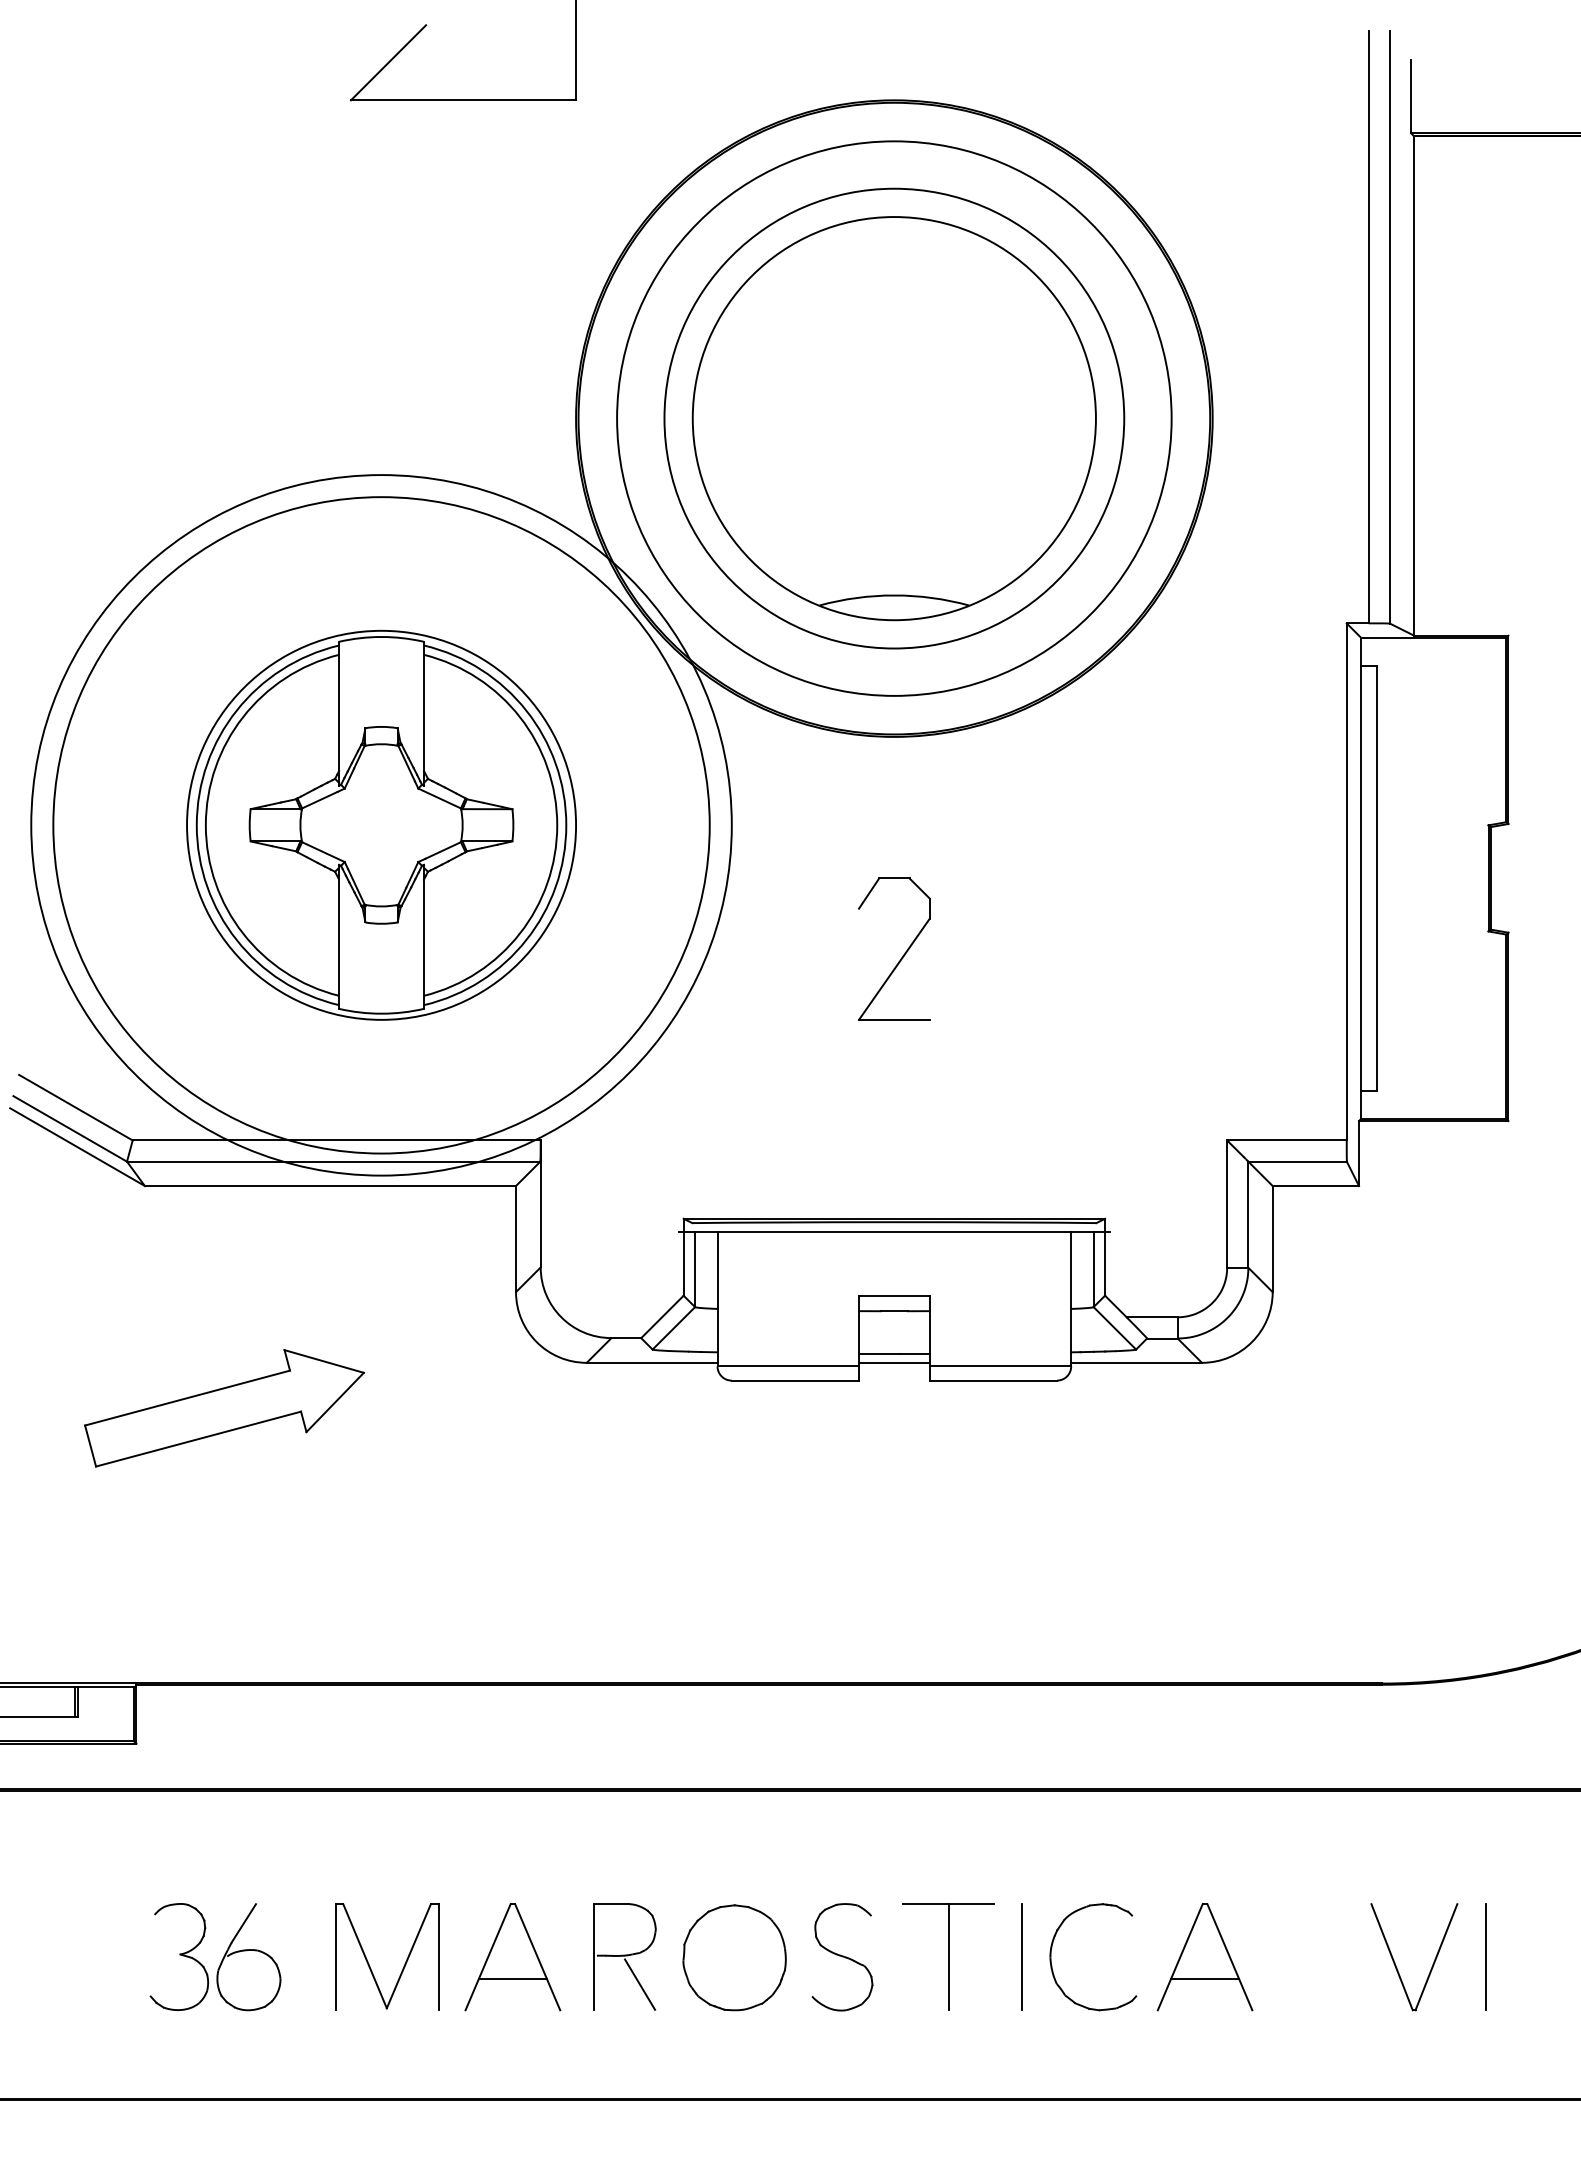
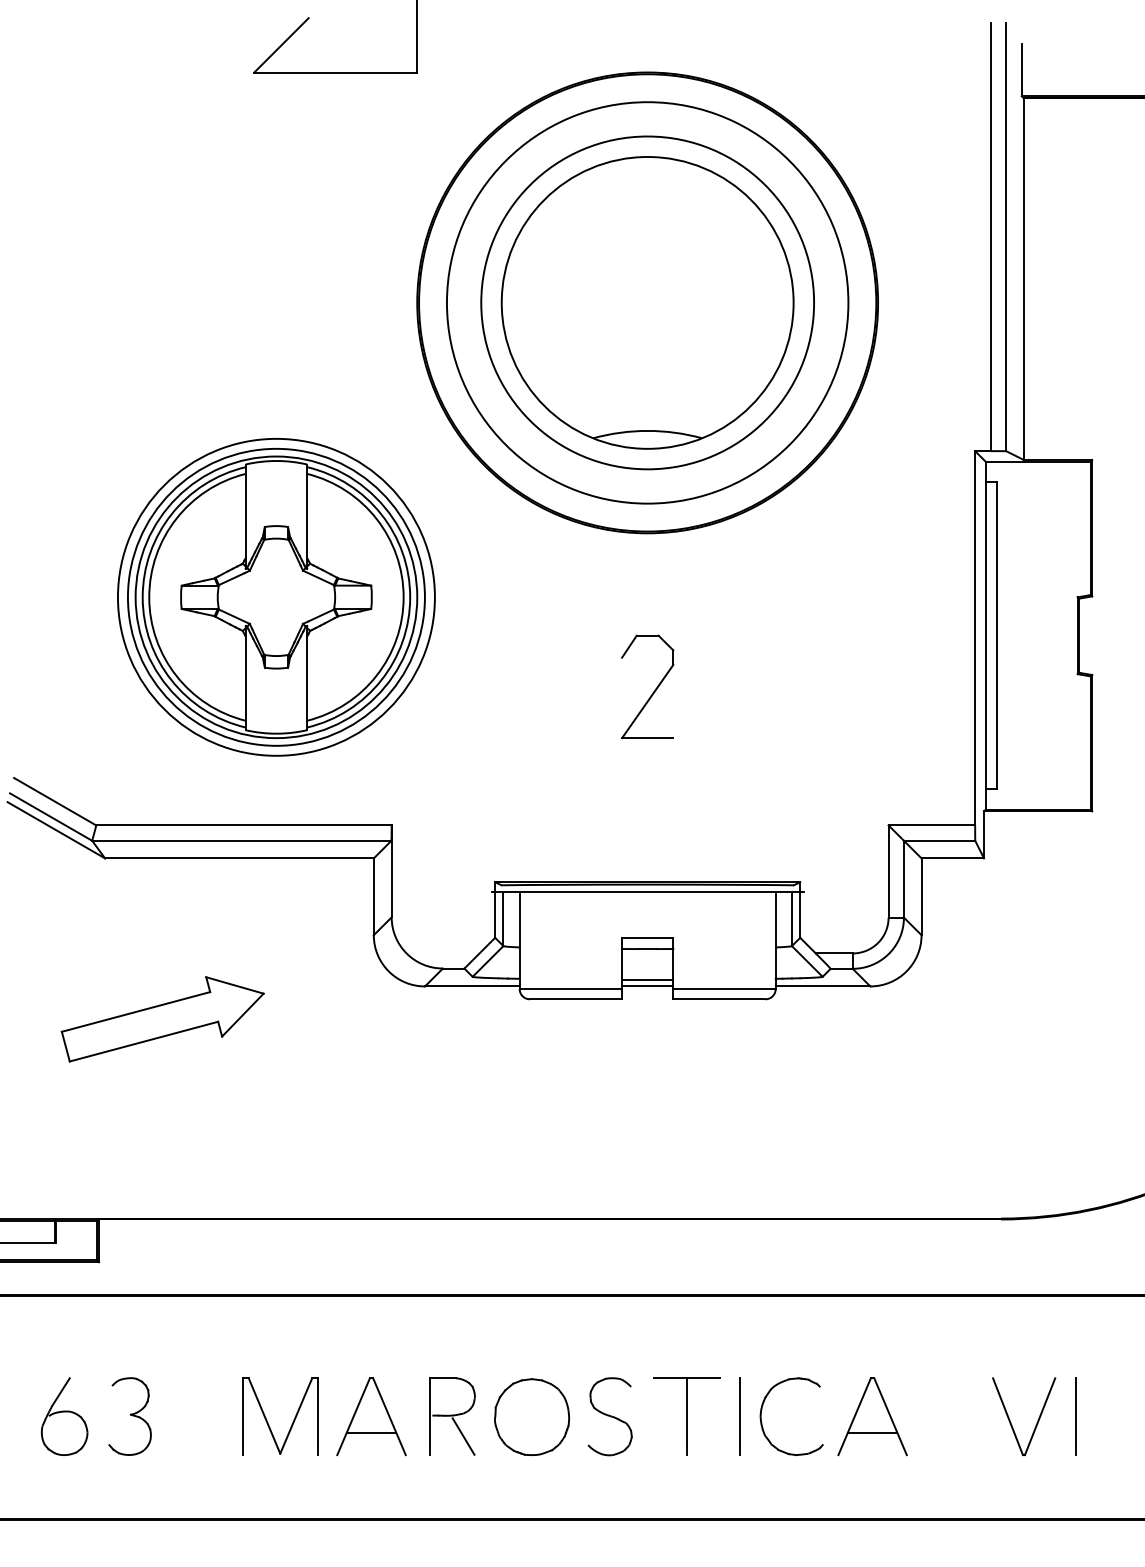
circle: (381, 825) -> (276, 597), size x0.62
circle: (381, 825) -> (276, 597), size x0.62
part: (248, 1957) -> (64, 1416), moved

